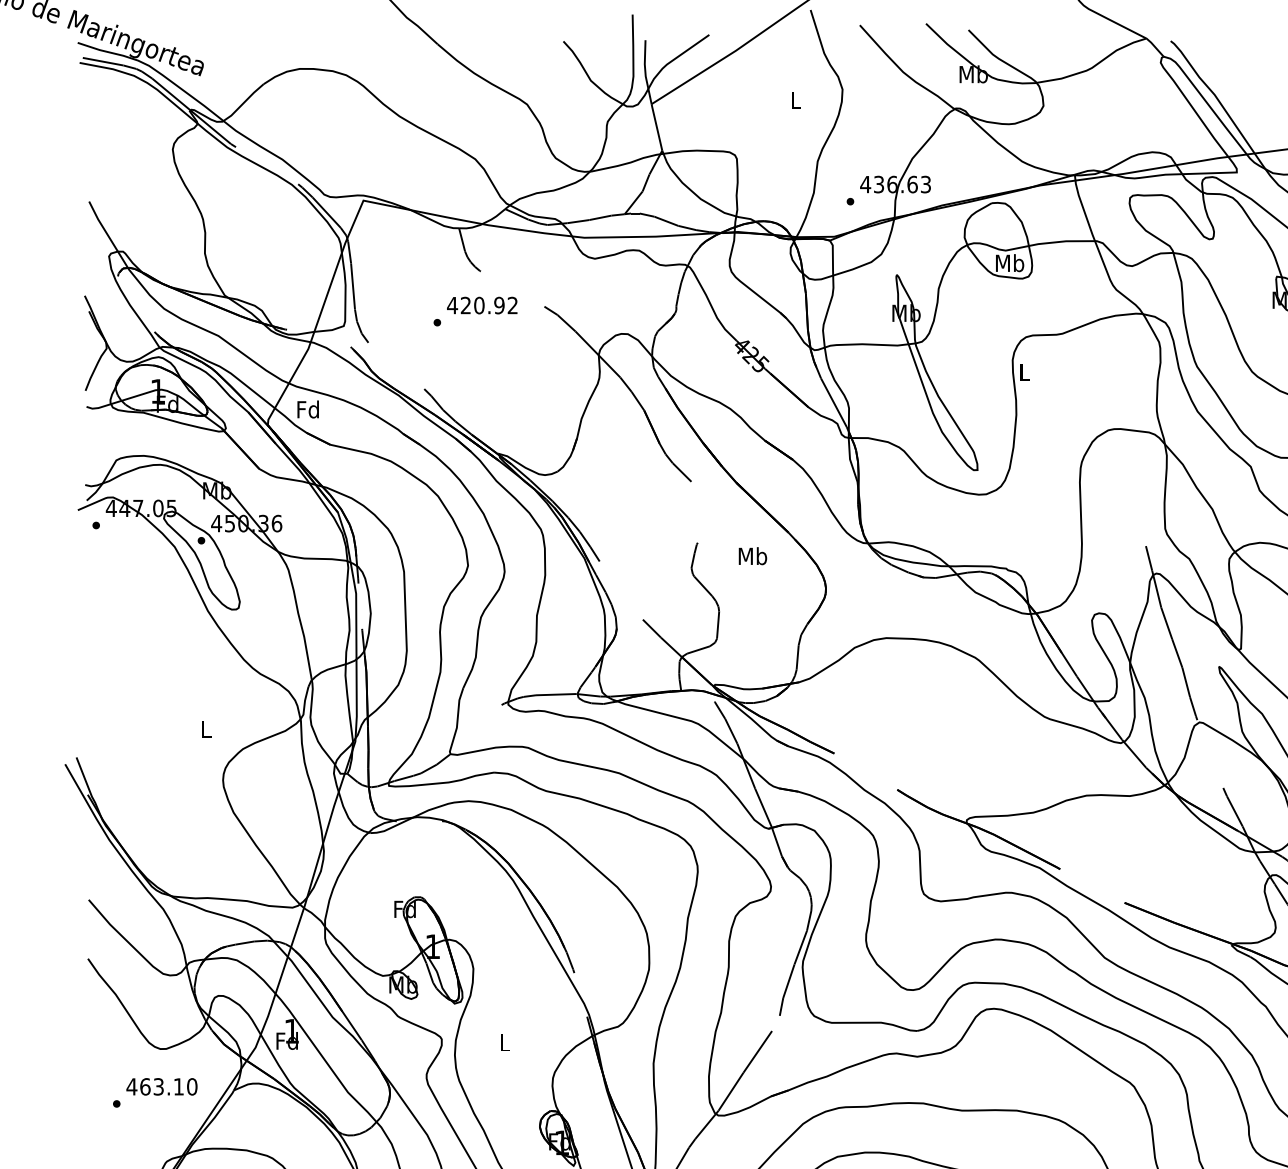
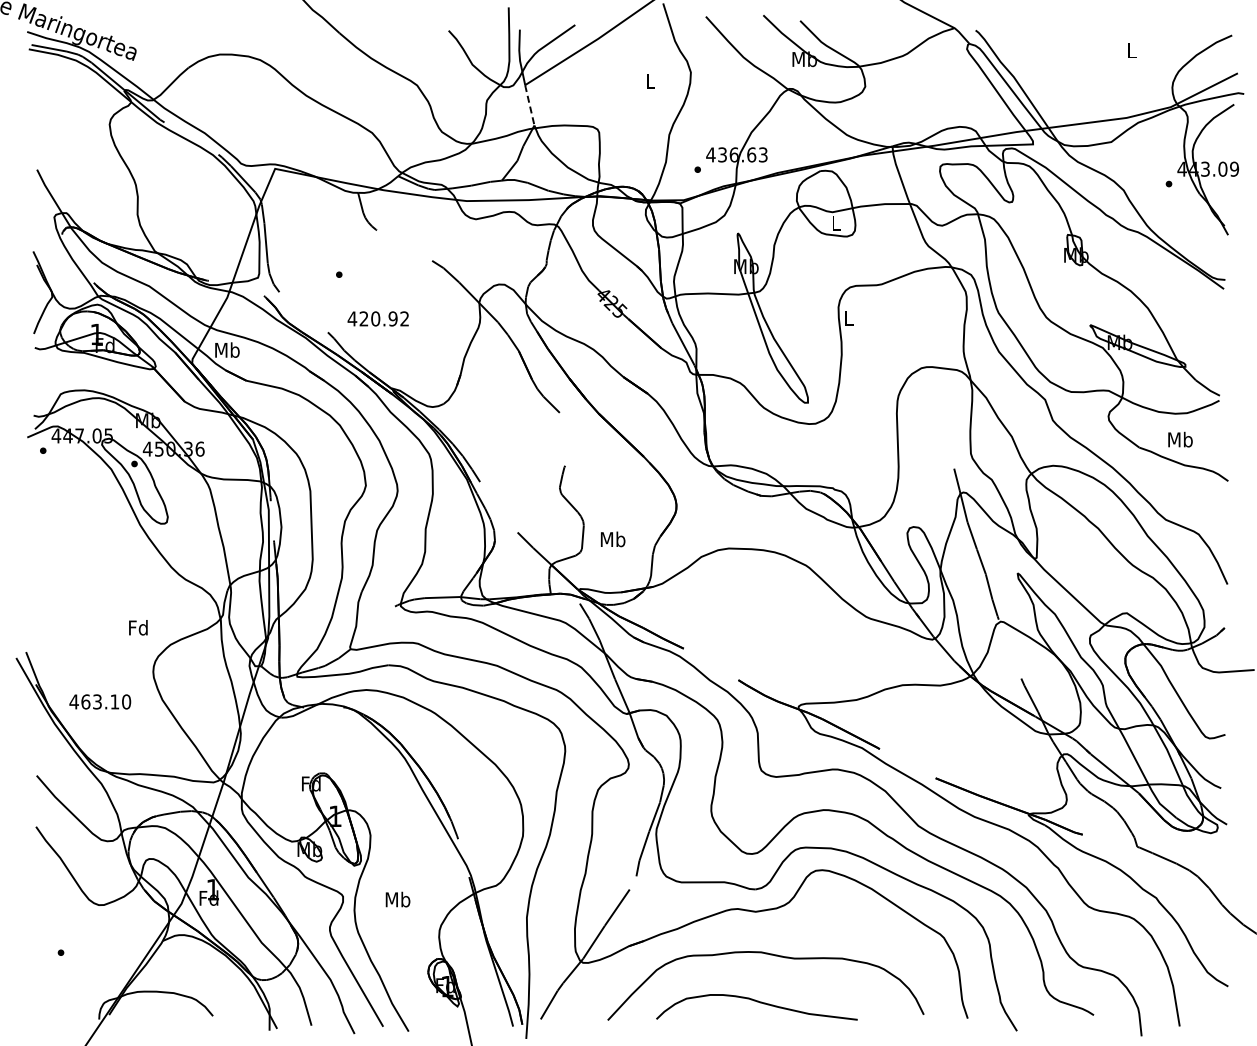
line: (656, 127) -> (529, 105), solid -> dashed
text: (1010, 262) -> (836, 222), Mb -> L
text: (481, 305) -> (377, 318), moved
text: (308, 408) -> (227, 349), Fd -> Mb
text: (753, 556) -> (613, 539), moved
text: (206, 729) -> (138, 627), L -> Fd
text: (504, 1042) -> (397, 899), L -> Mb
text: (162, 1086) -> (100, 701), moved

